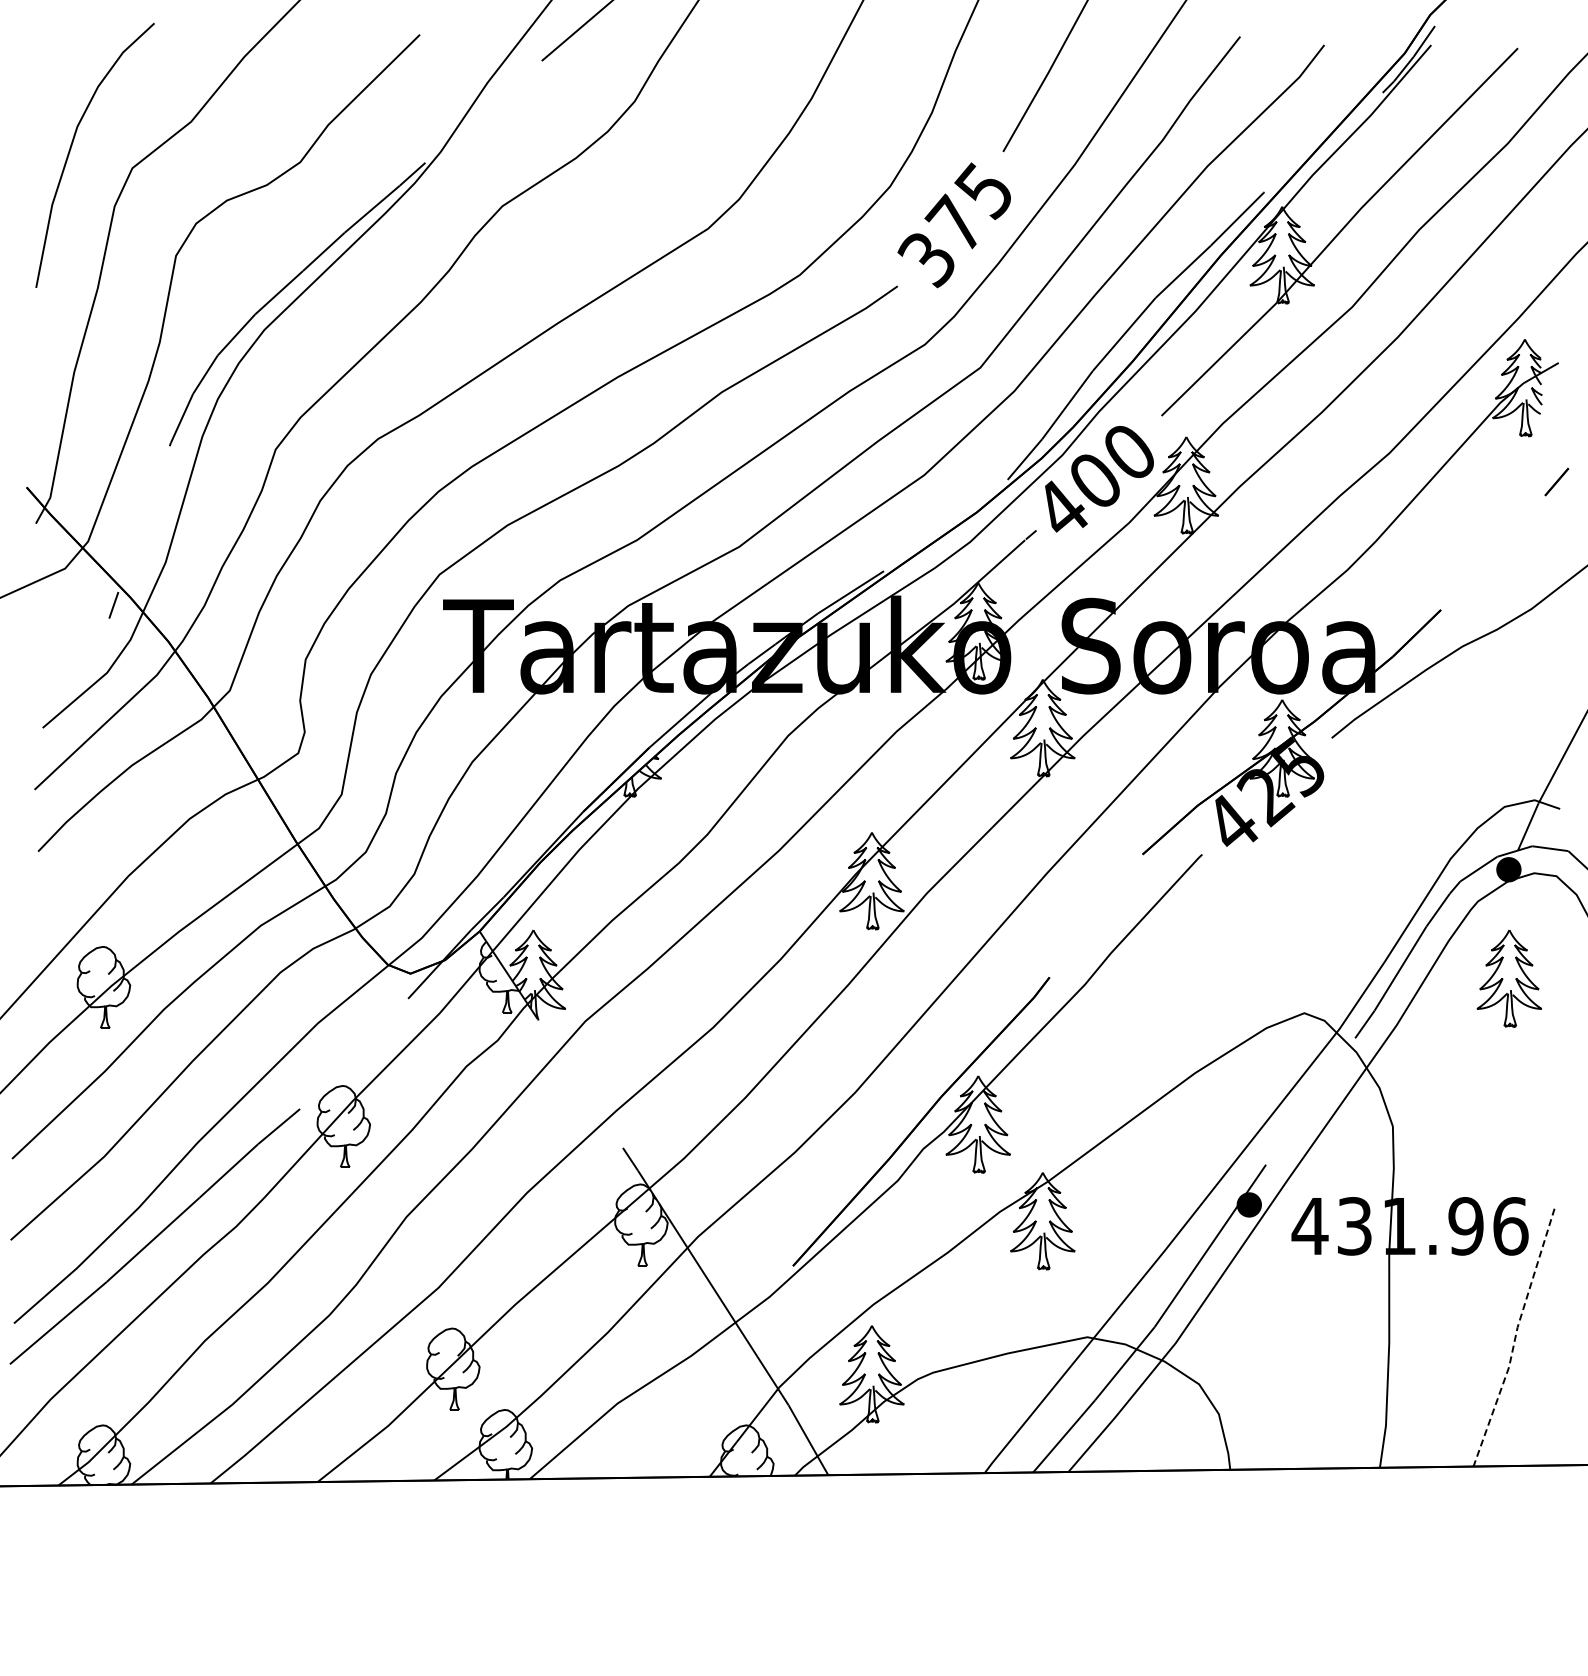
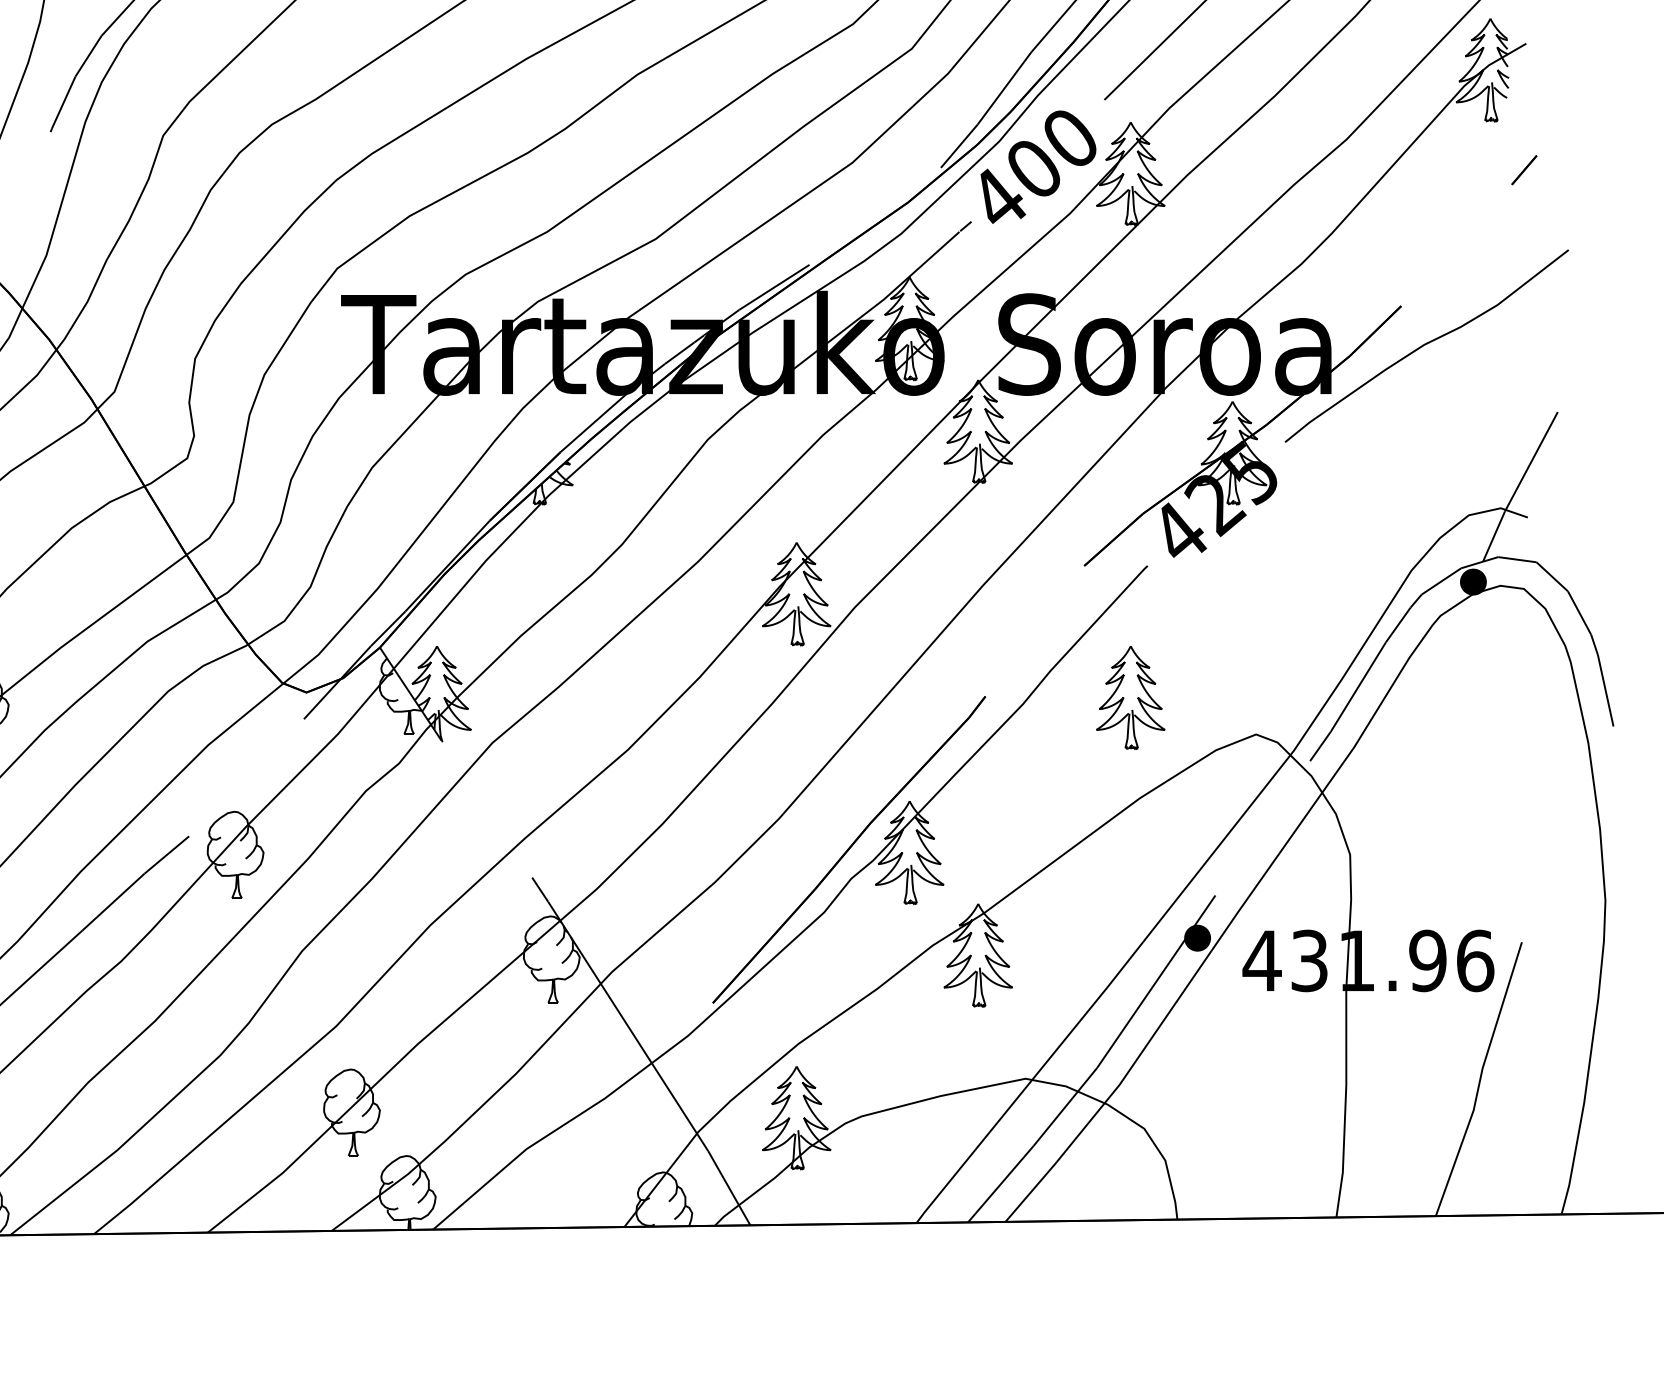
part: (1508, 978) -> (1129, 697), moved
line: (1515, 1338) -> (1480, 1080), dashed -> solid

